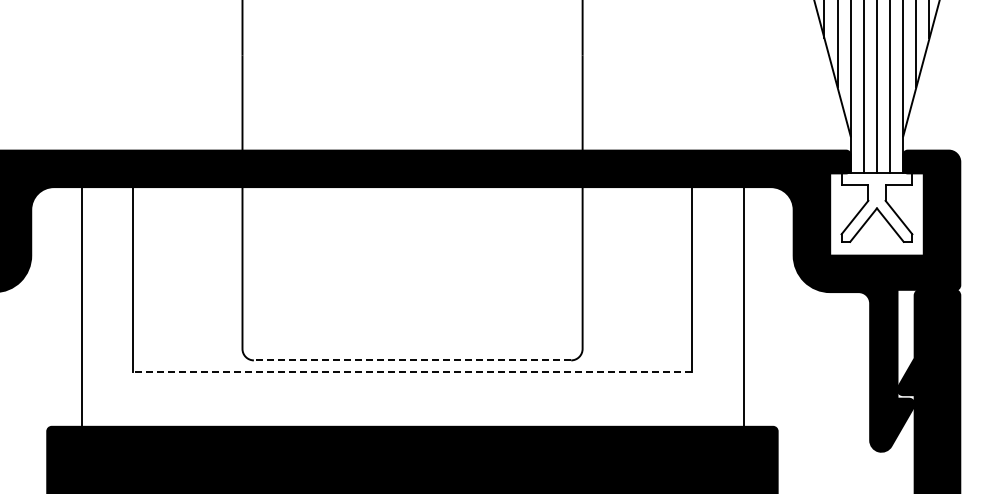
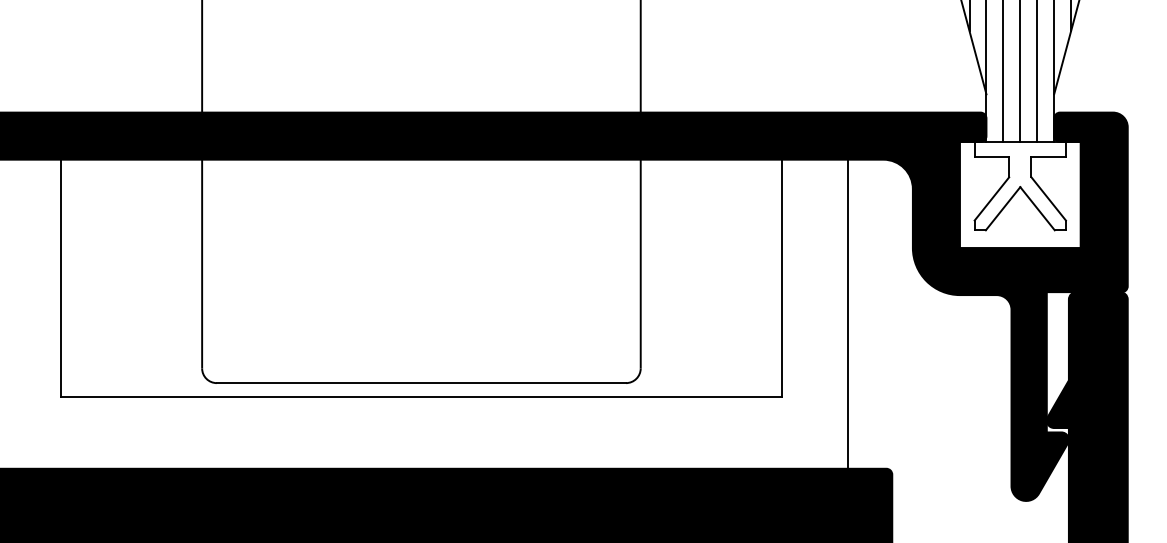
line: (412, 360) -> (421, 383), dashed -> solid
line: (412, 371) -> (421, 397), dashed -> solid

